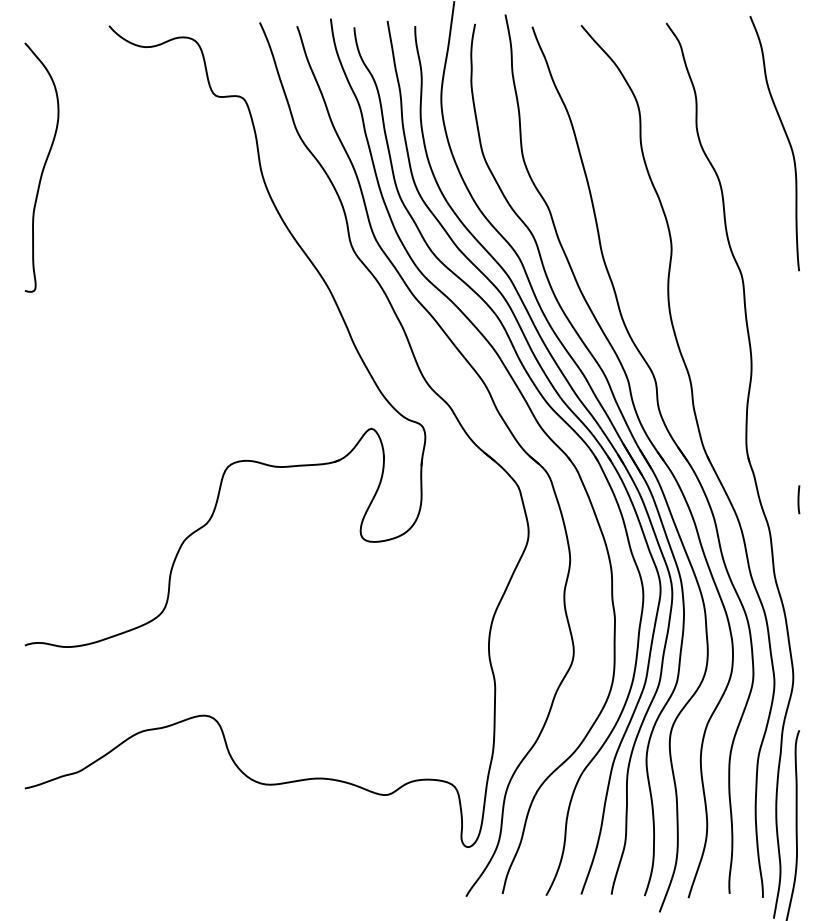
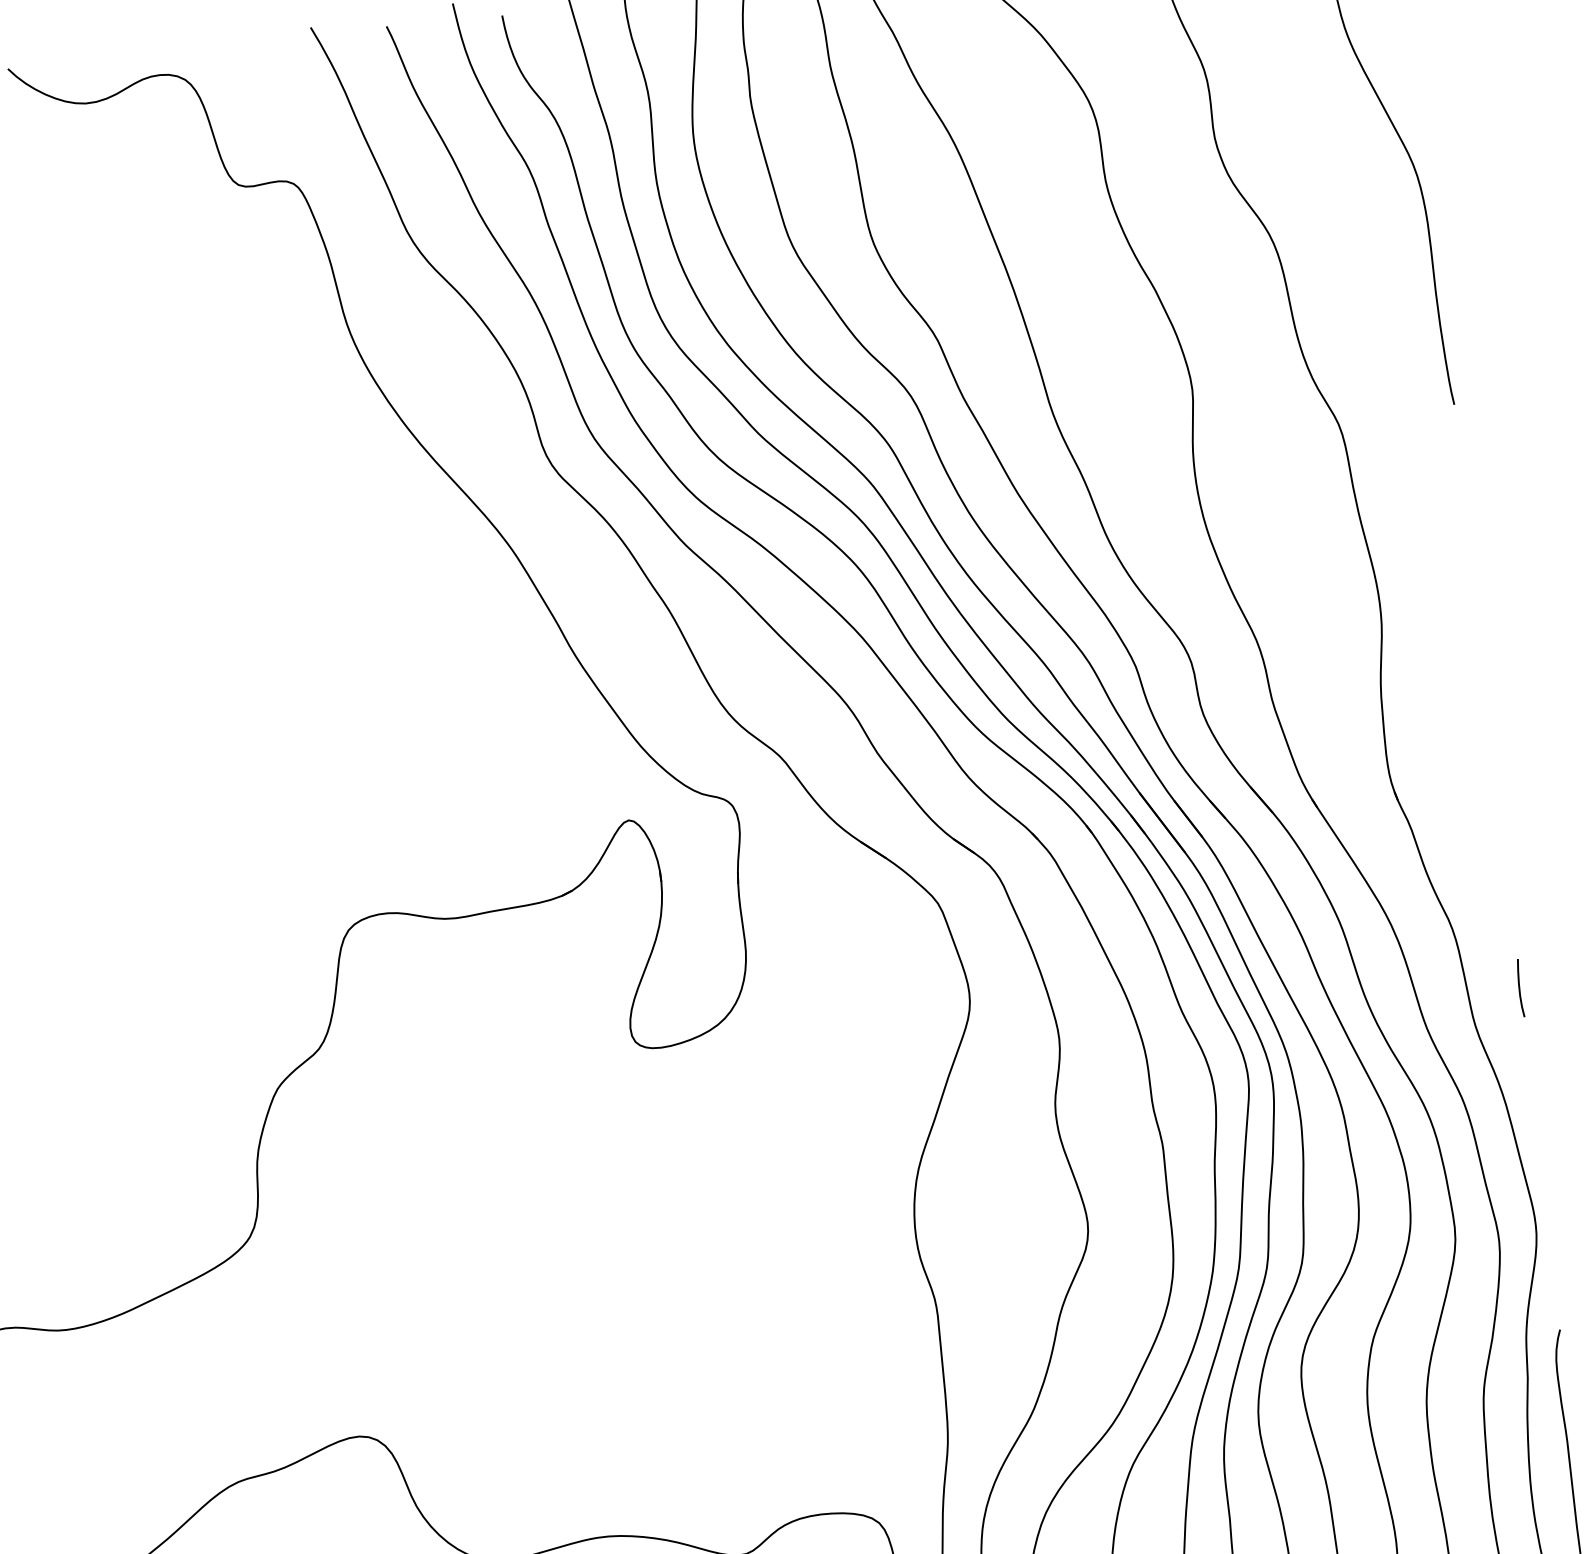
line: (798, 499) -> (1519, 987), moved

